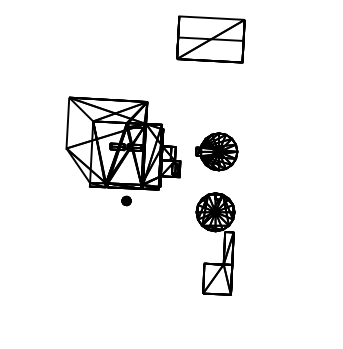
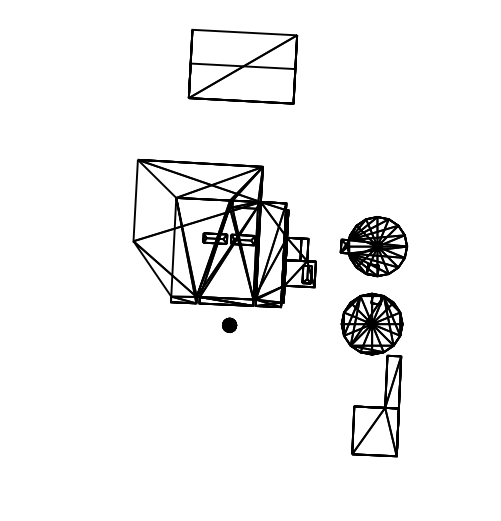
part: (210, 39) -> (242, 66), moved
part: (223, 243) -> (384, 374), moved

